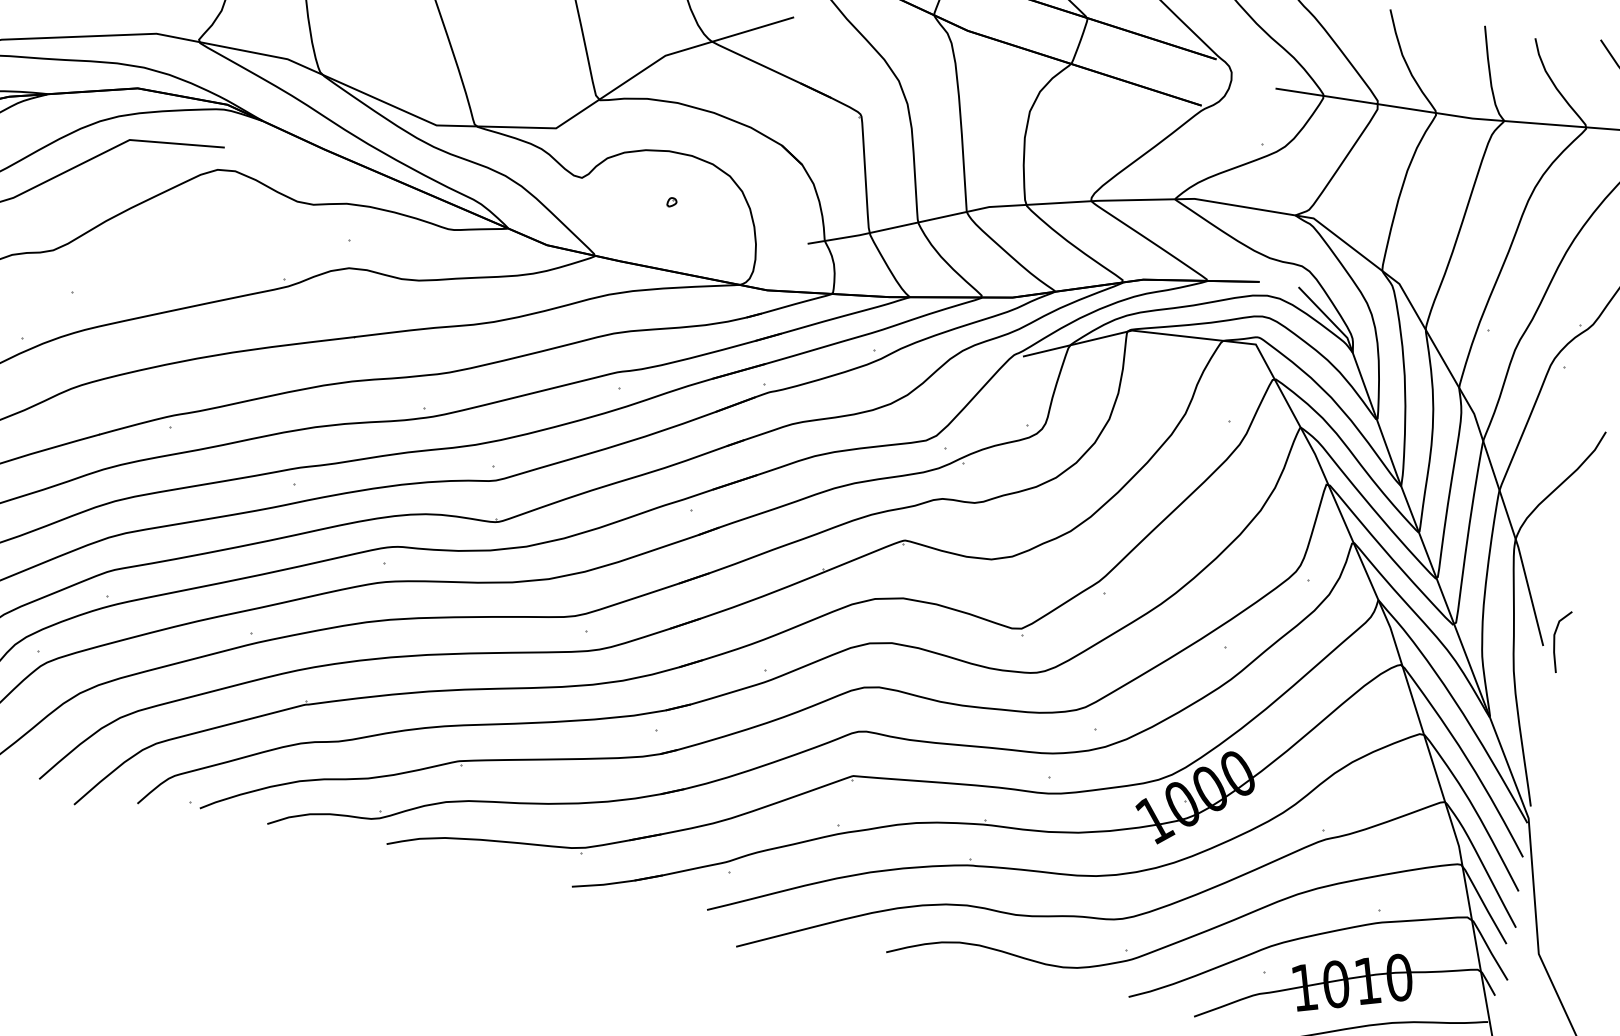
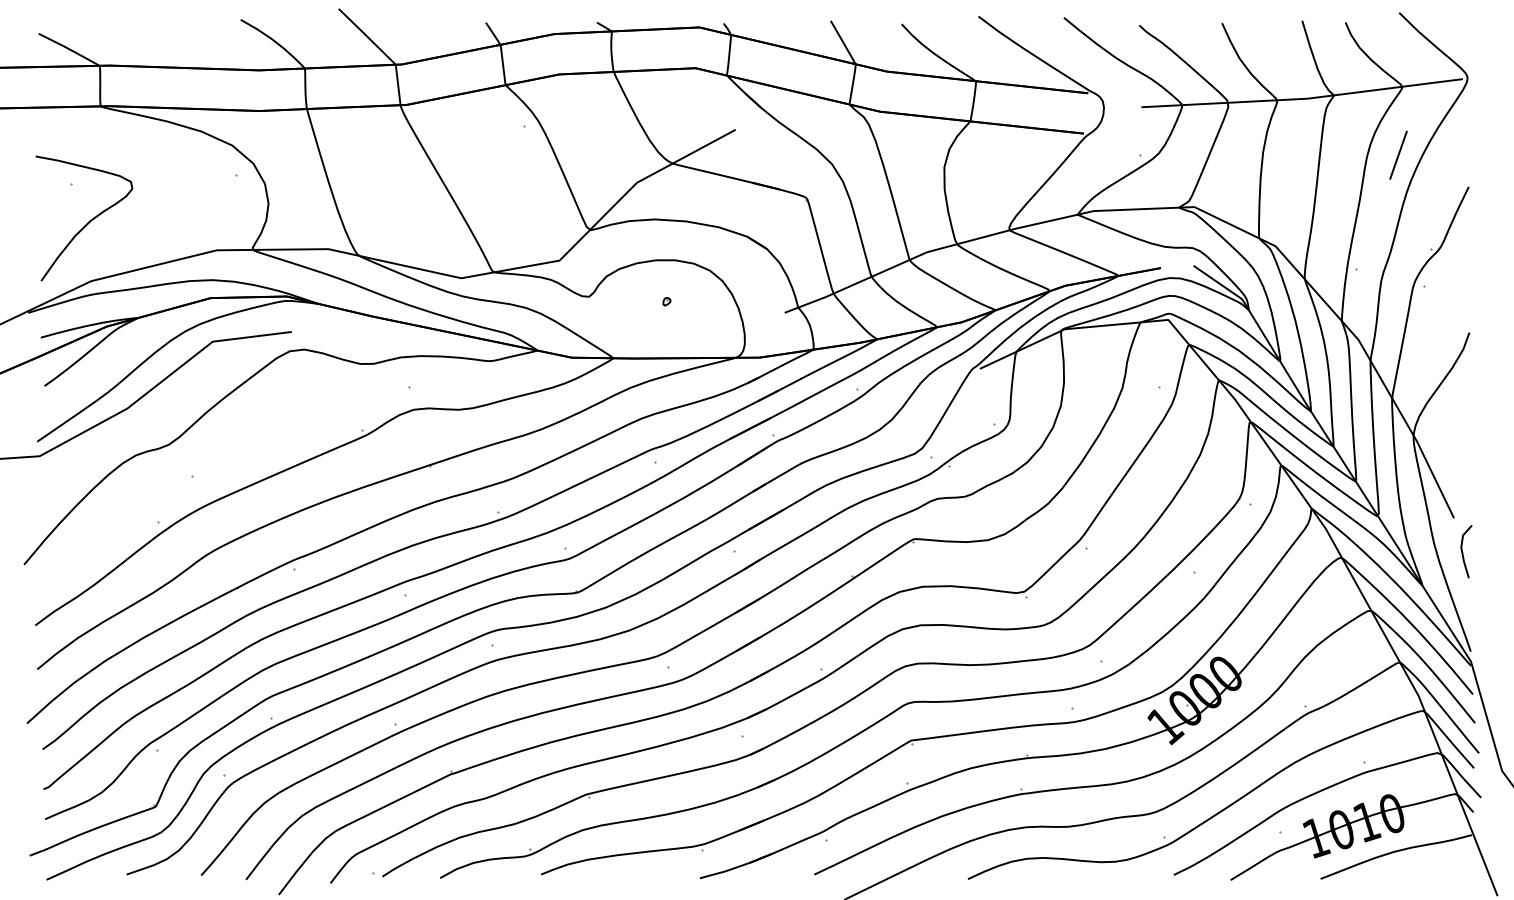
line: (1565, 205) -> (1398, 154), added
line: (1555, 641) -> (1463, 552), moved

